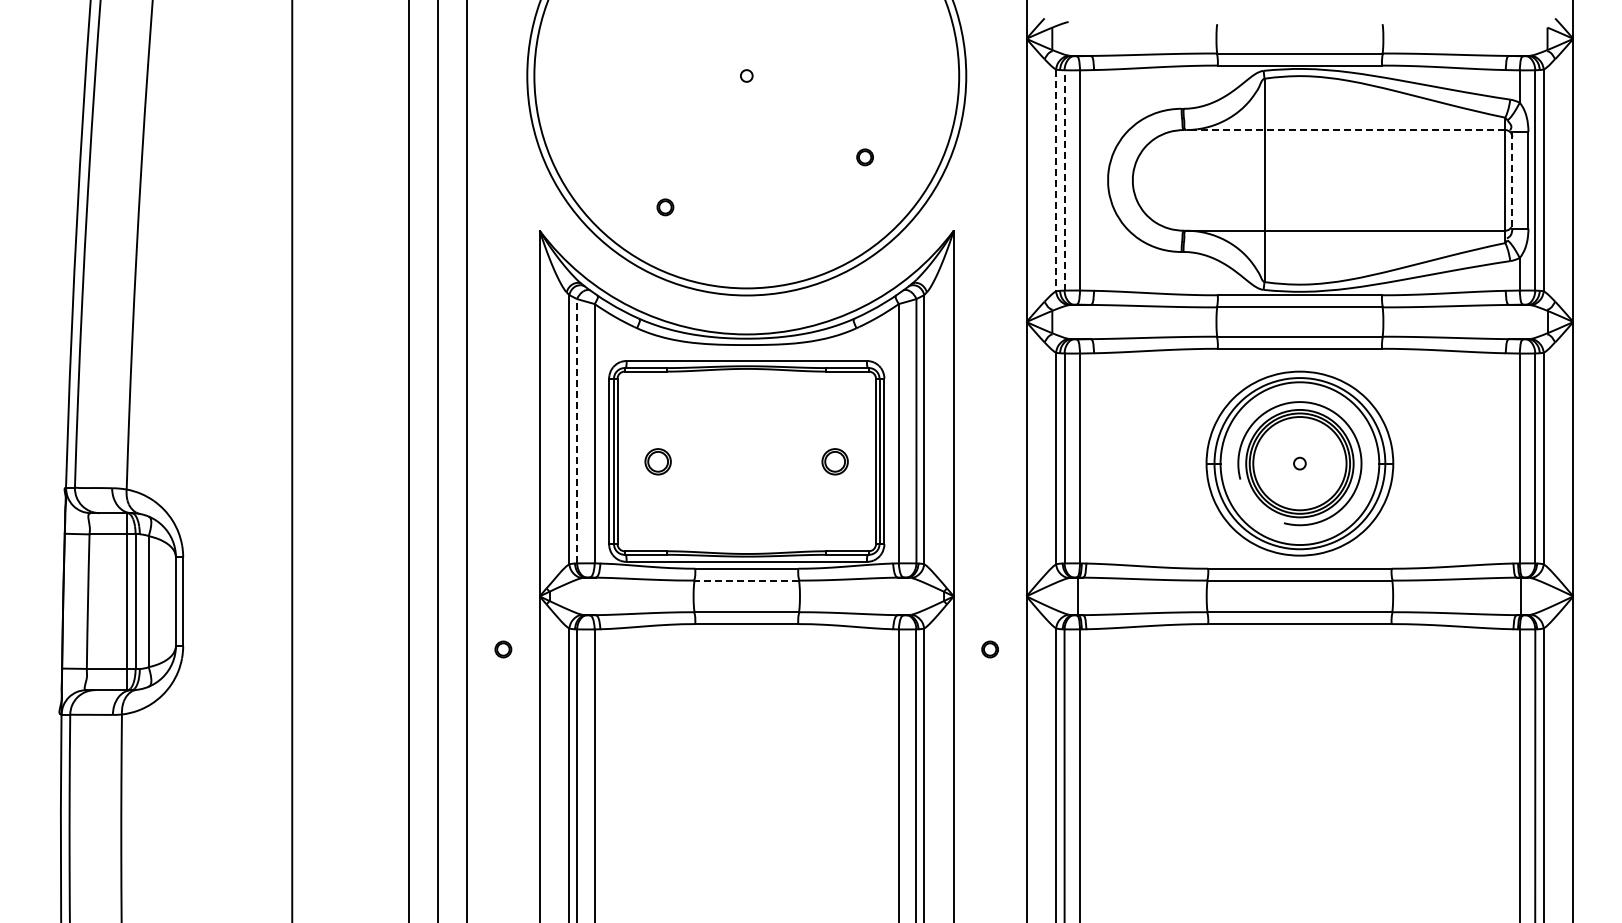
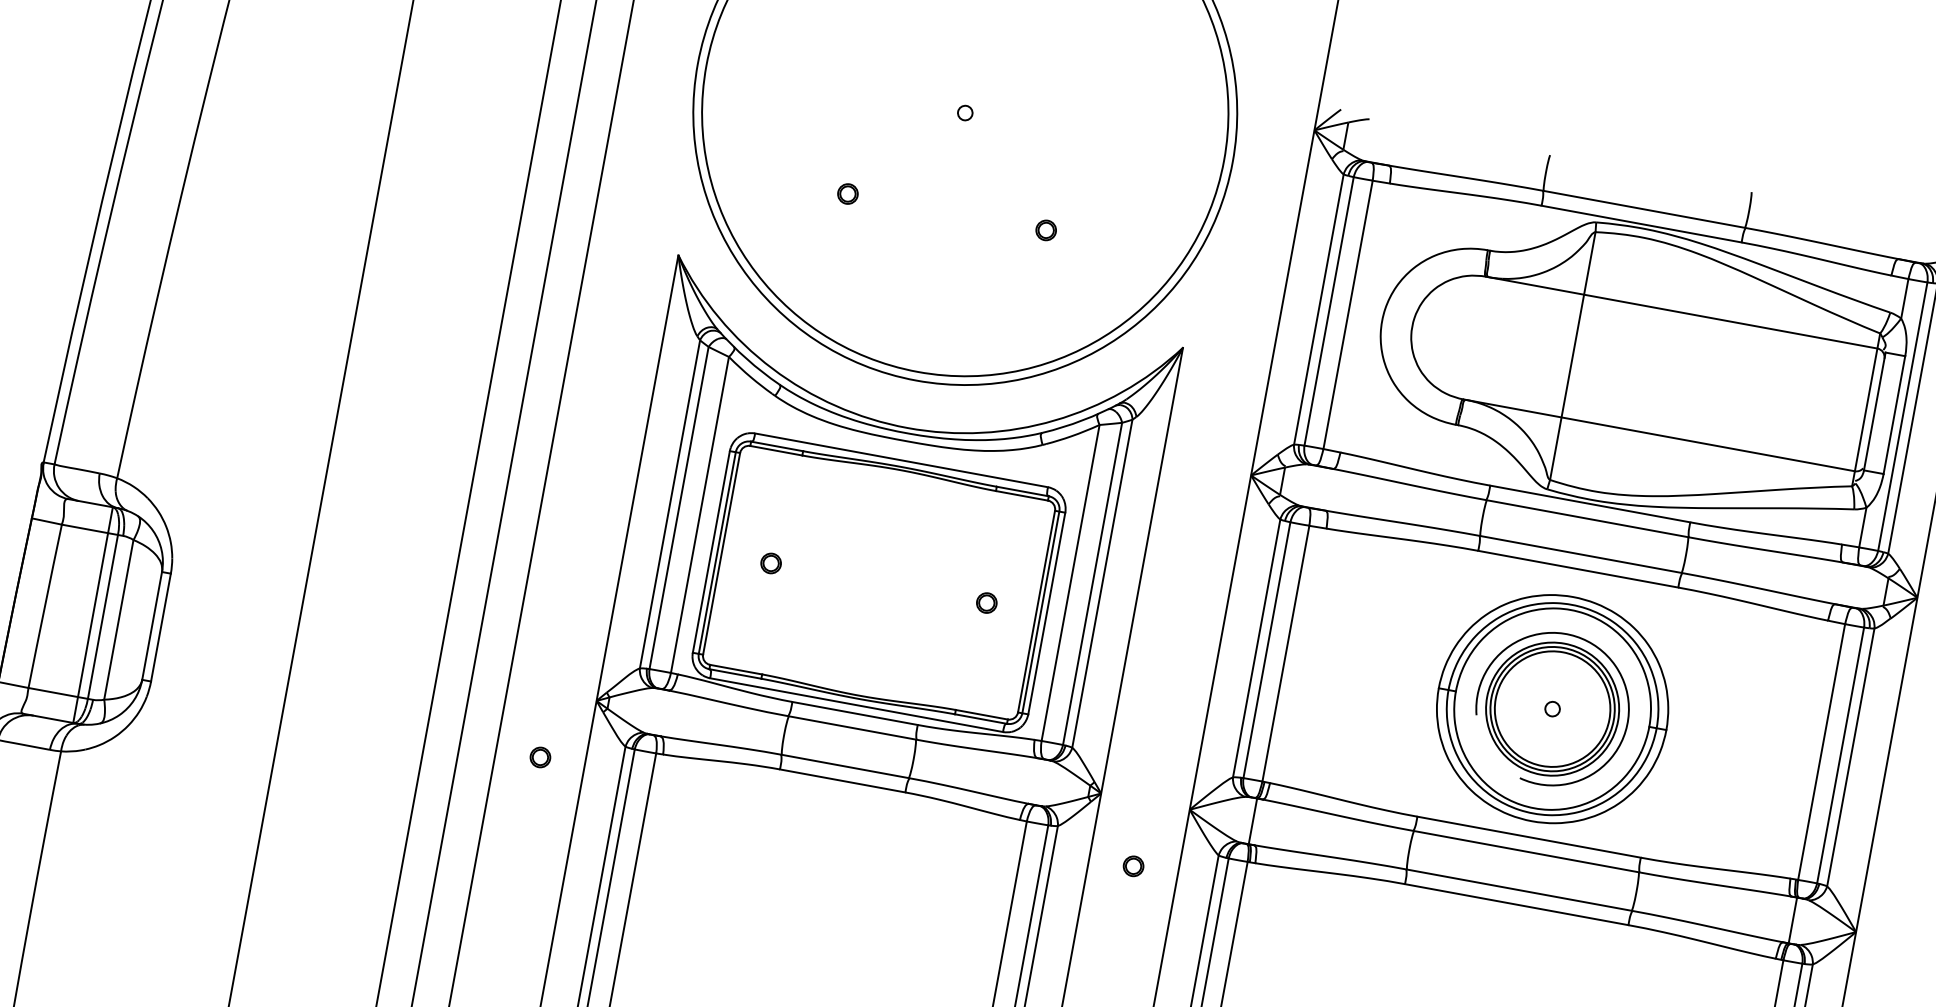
line: (1344, 130) -> (1681, 313), dashed -> solid
part: (864, 157) -> (1045, 230), moved
line: (1064, 179) -> (1329, 310), dashed -> solid
line: (1056, 180) -> (1319, 309), dashed -> solid
line: (1512, 180) -> (1874, 411), dashed -> solid
part: (665, 207) -> (848, 194), moved
line: (577, 431) -> (679, 508), dashed -> solid
part: (658, 461) -> (771, 563), size x0.62
part: (835, 461) -> (987, 602), size x0.62
line: (746, 580) -> (852, 727), dashed -> solid

